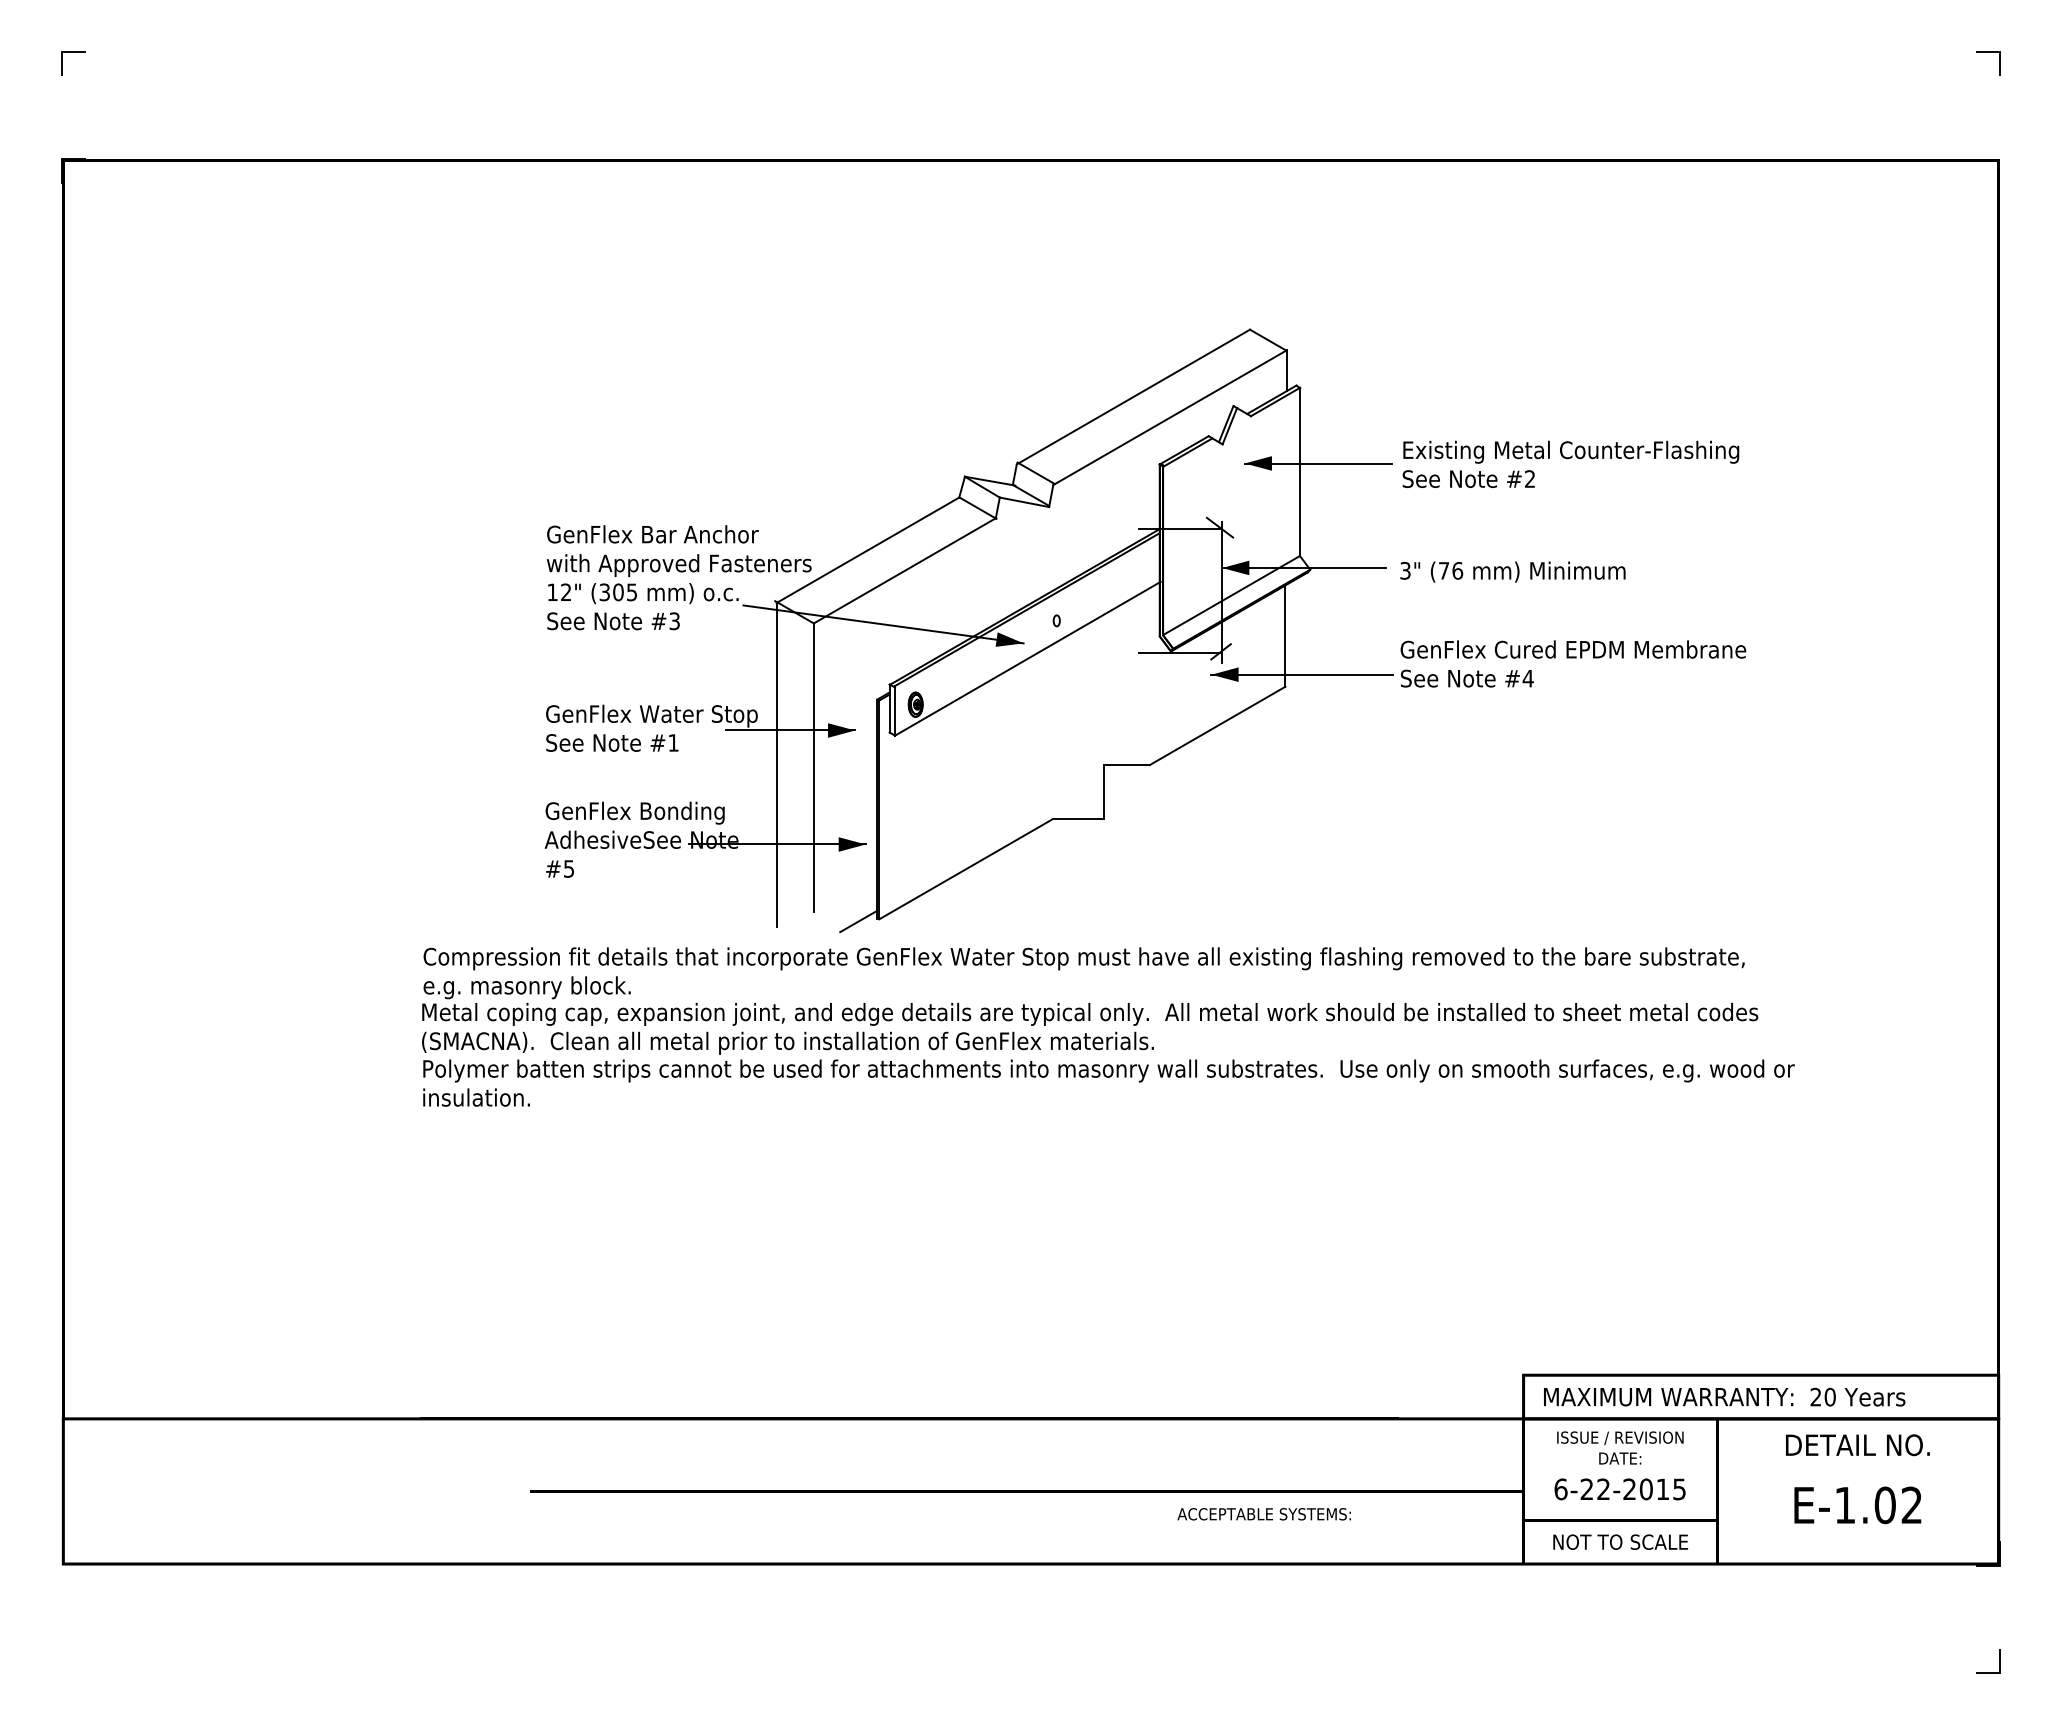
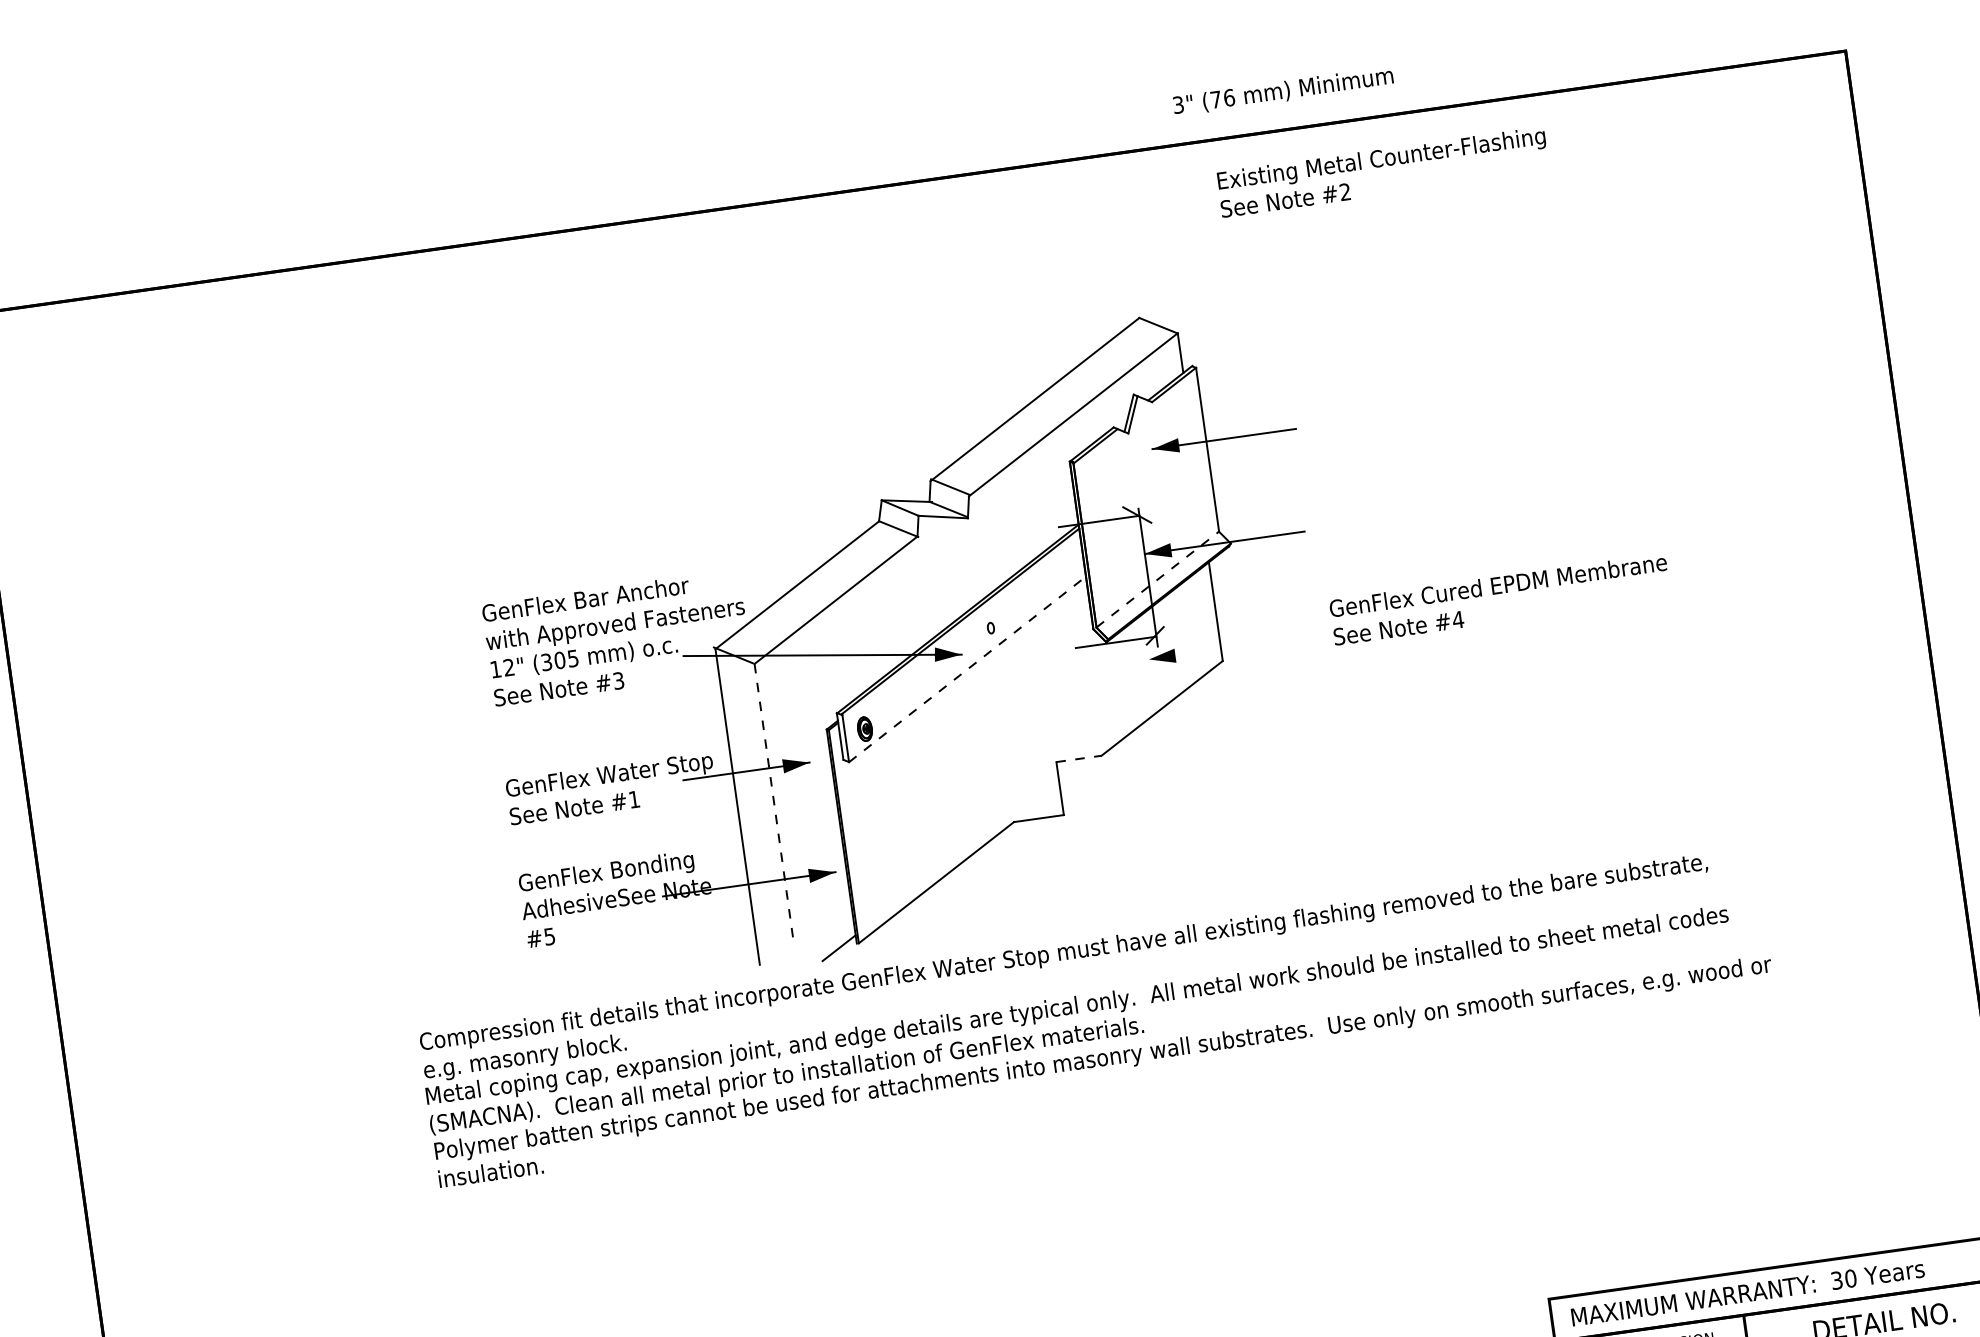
text: (1570, 463) -> (1382, 171), moved
text: (1512, 571) -> (1282, 90), moved
line: (1231, 595) -> (1157, 579), solid -> dashed
line: (1027, 658) -> (967, 668), solid -> dashed
line: (1301, 674) -> (1236, 646), removed
line: (1127, 764) -> (1079, 758), solid -> dashed
line: (813, 768) -> (774, 805), solid -> dashed
text: (1815, 1397) -> (1836, 1280), 20 -> 30

